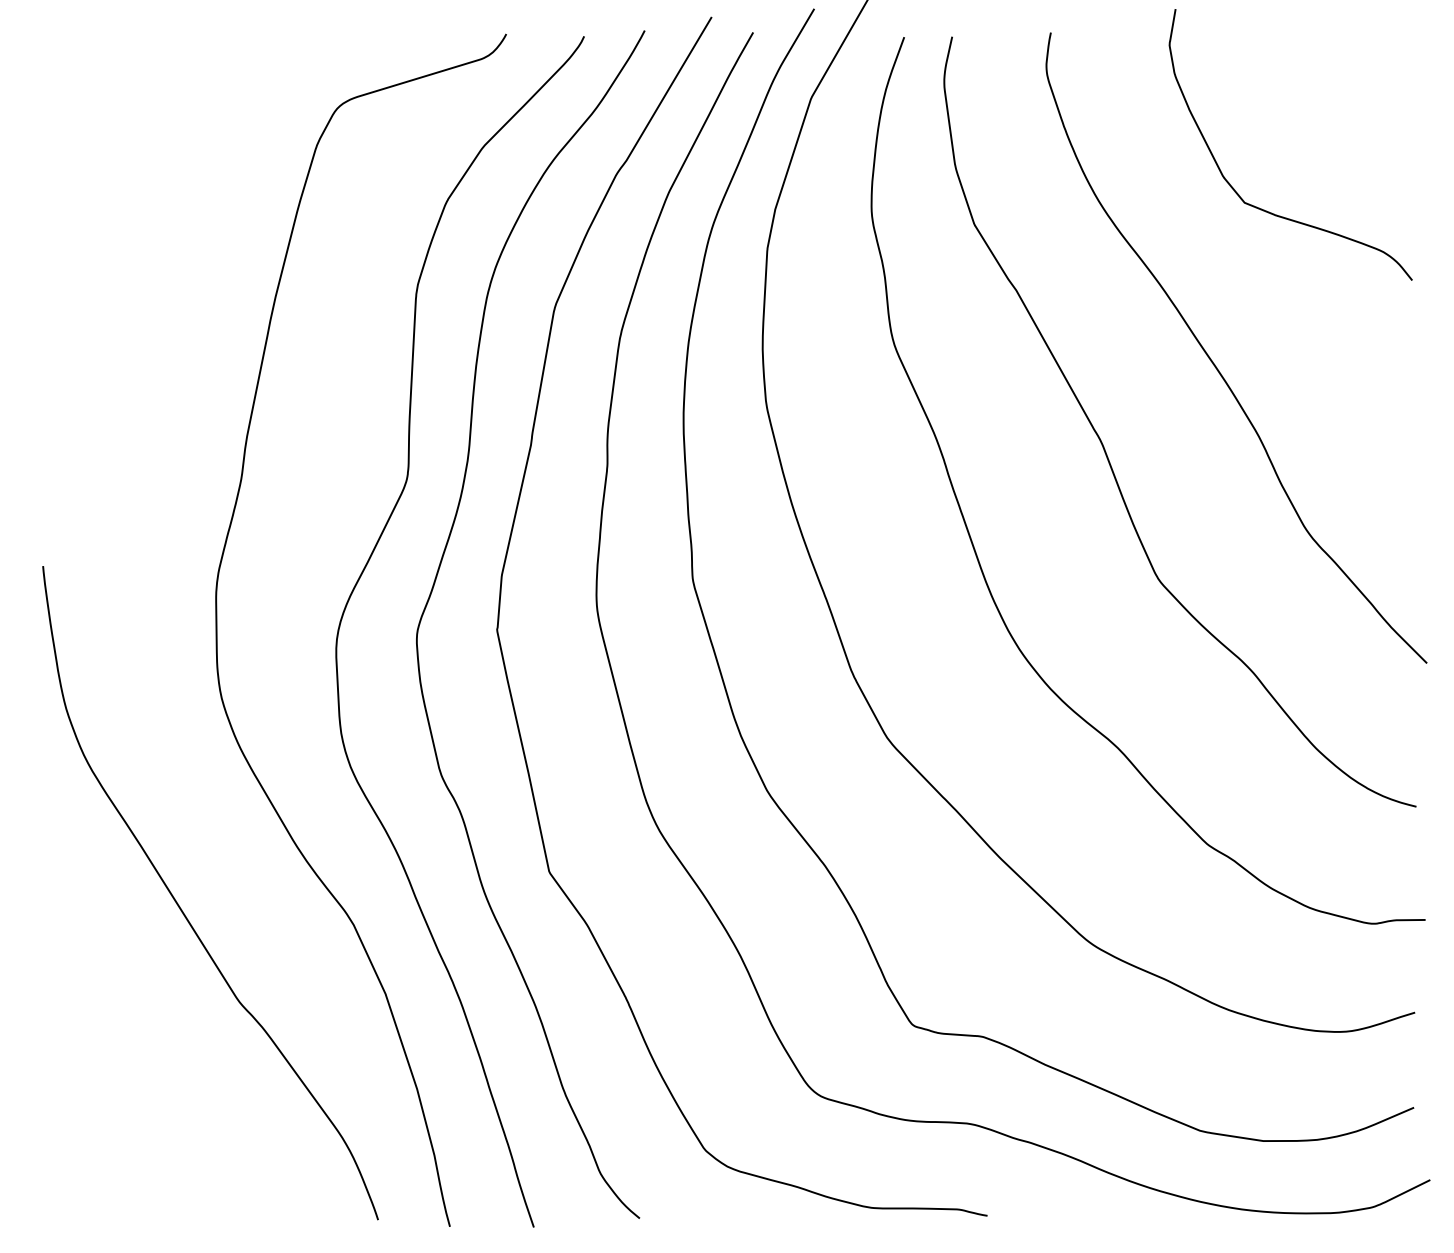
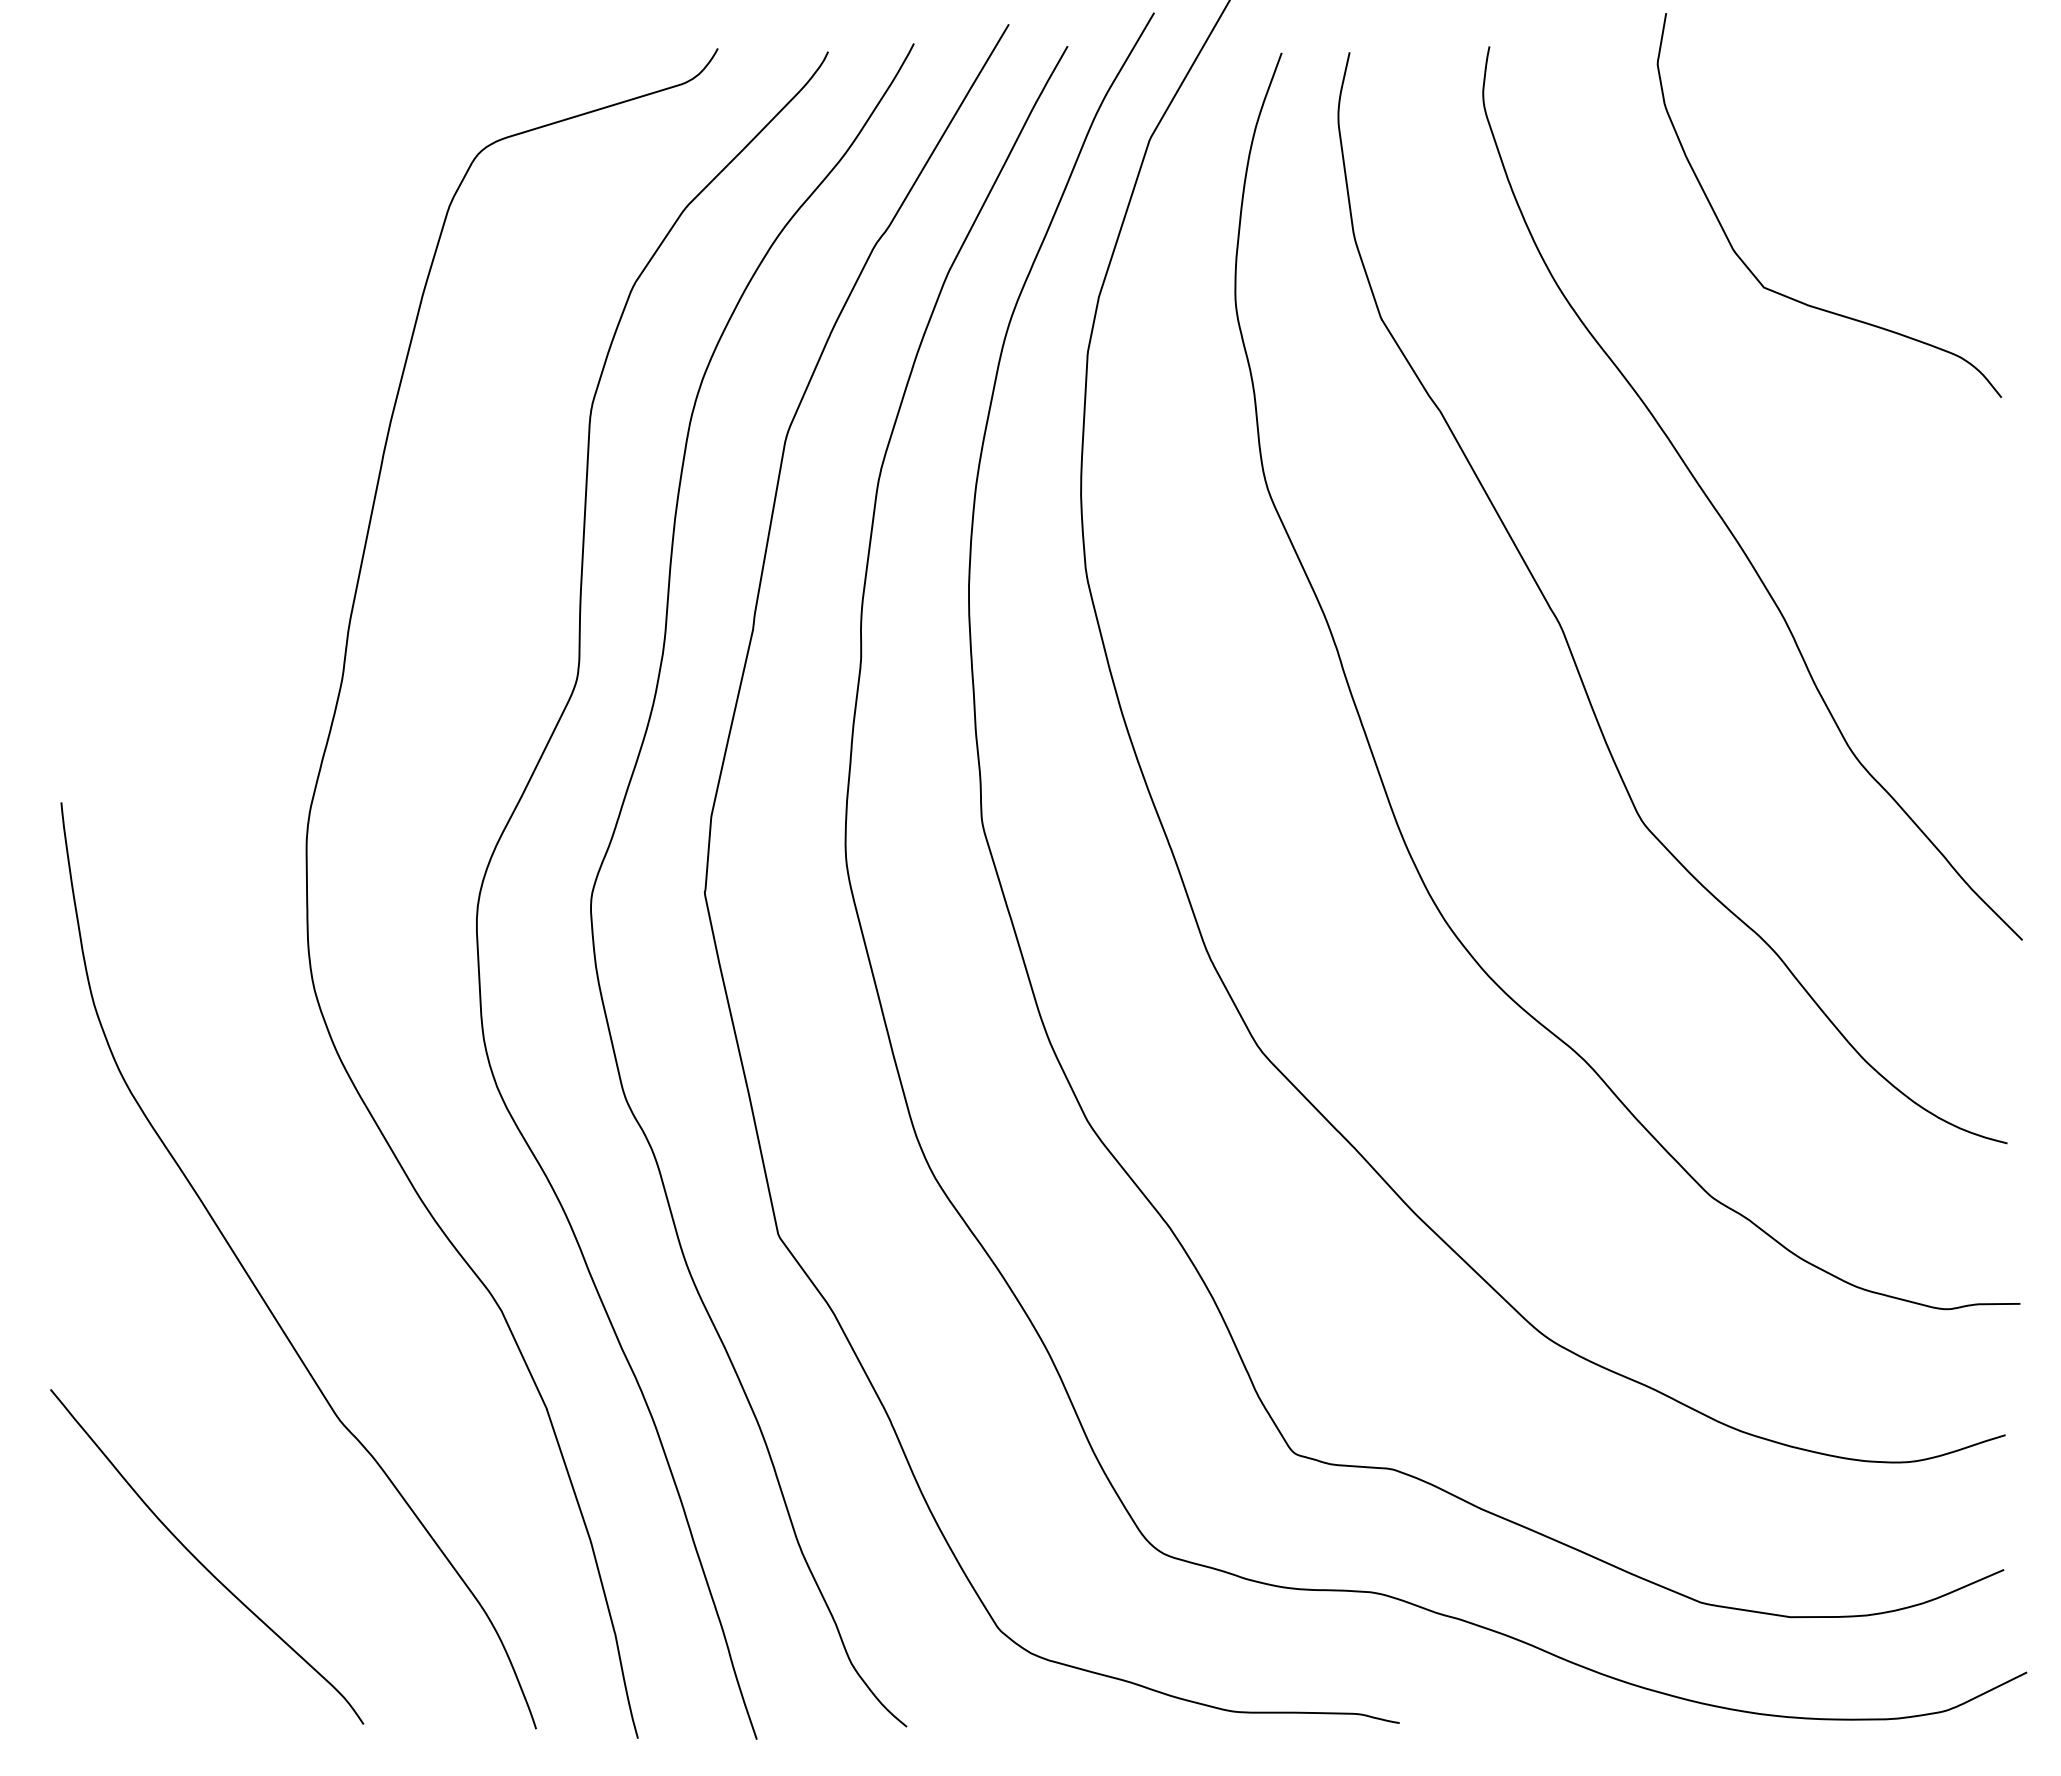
curve: (141, 1102) -> (201, 1562), added

